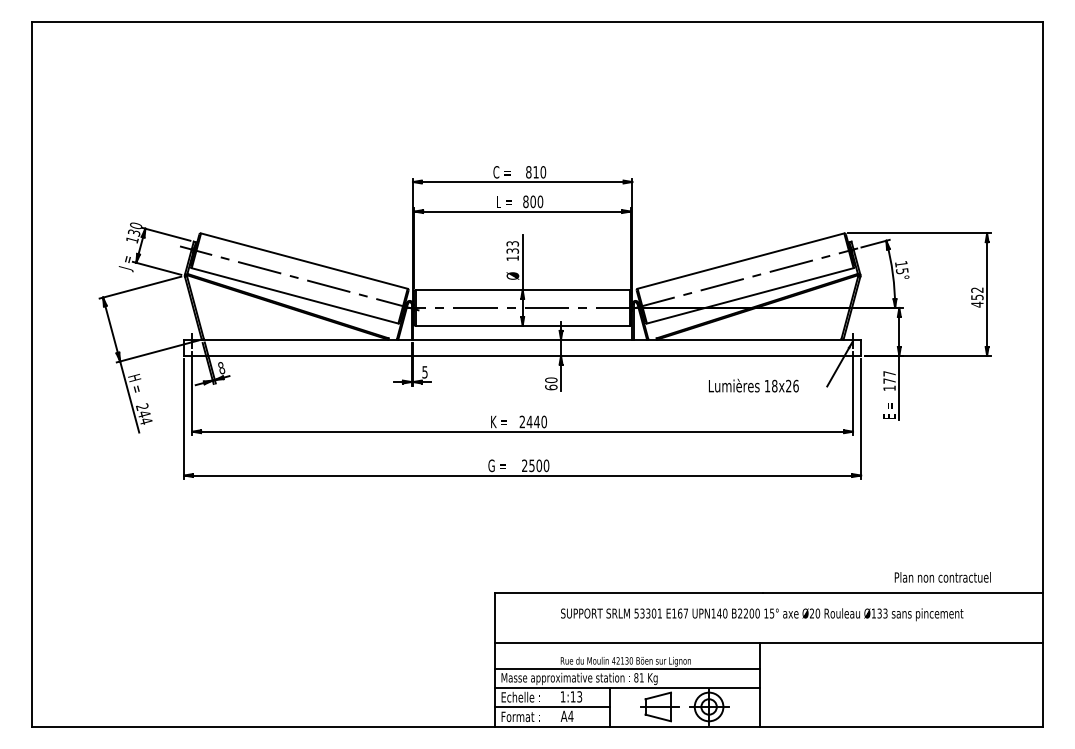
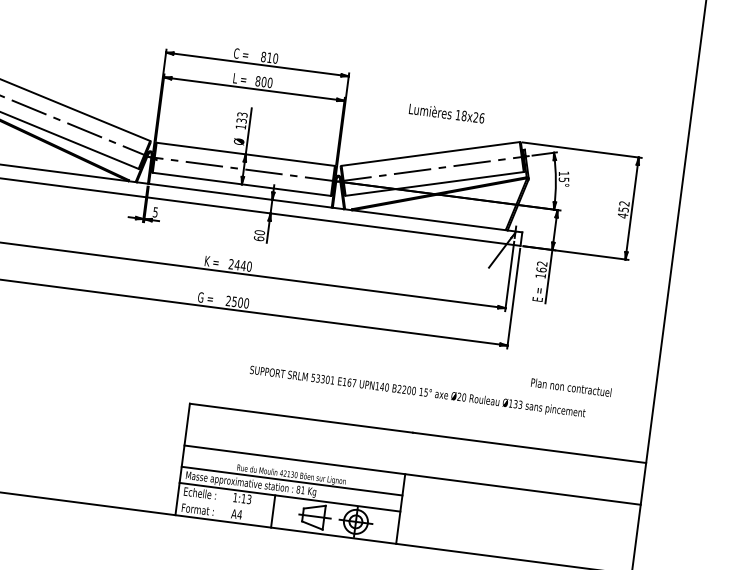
text: (889, 377) -> (541, 266), 177 -> 162
text: (753, 385) -> (446, 113), moved
text: (942, 577) -> (571, 387), moved
text: (762, 614) -> (417, 392), moved
line: (551, 707) -> (224, 505), removed

